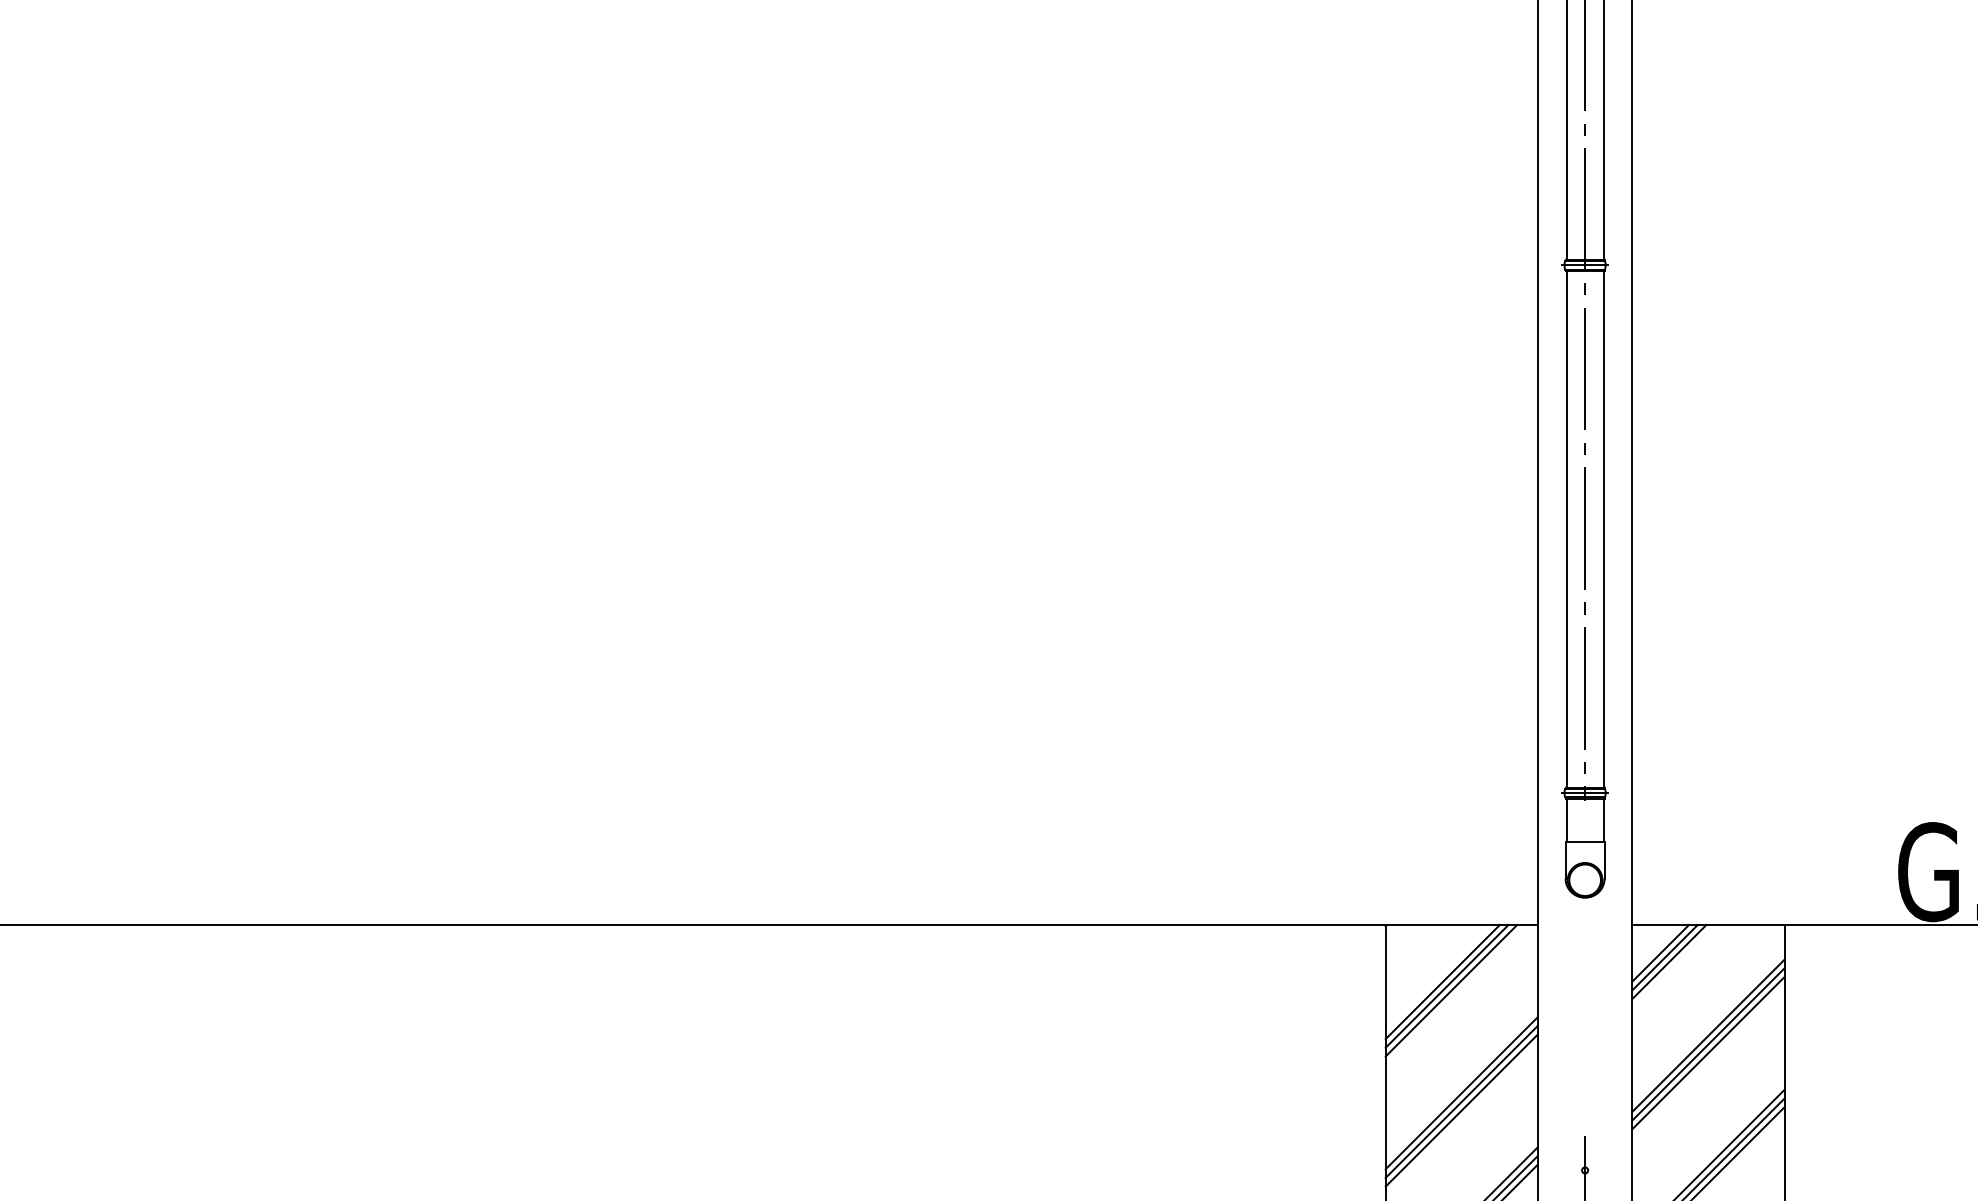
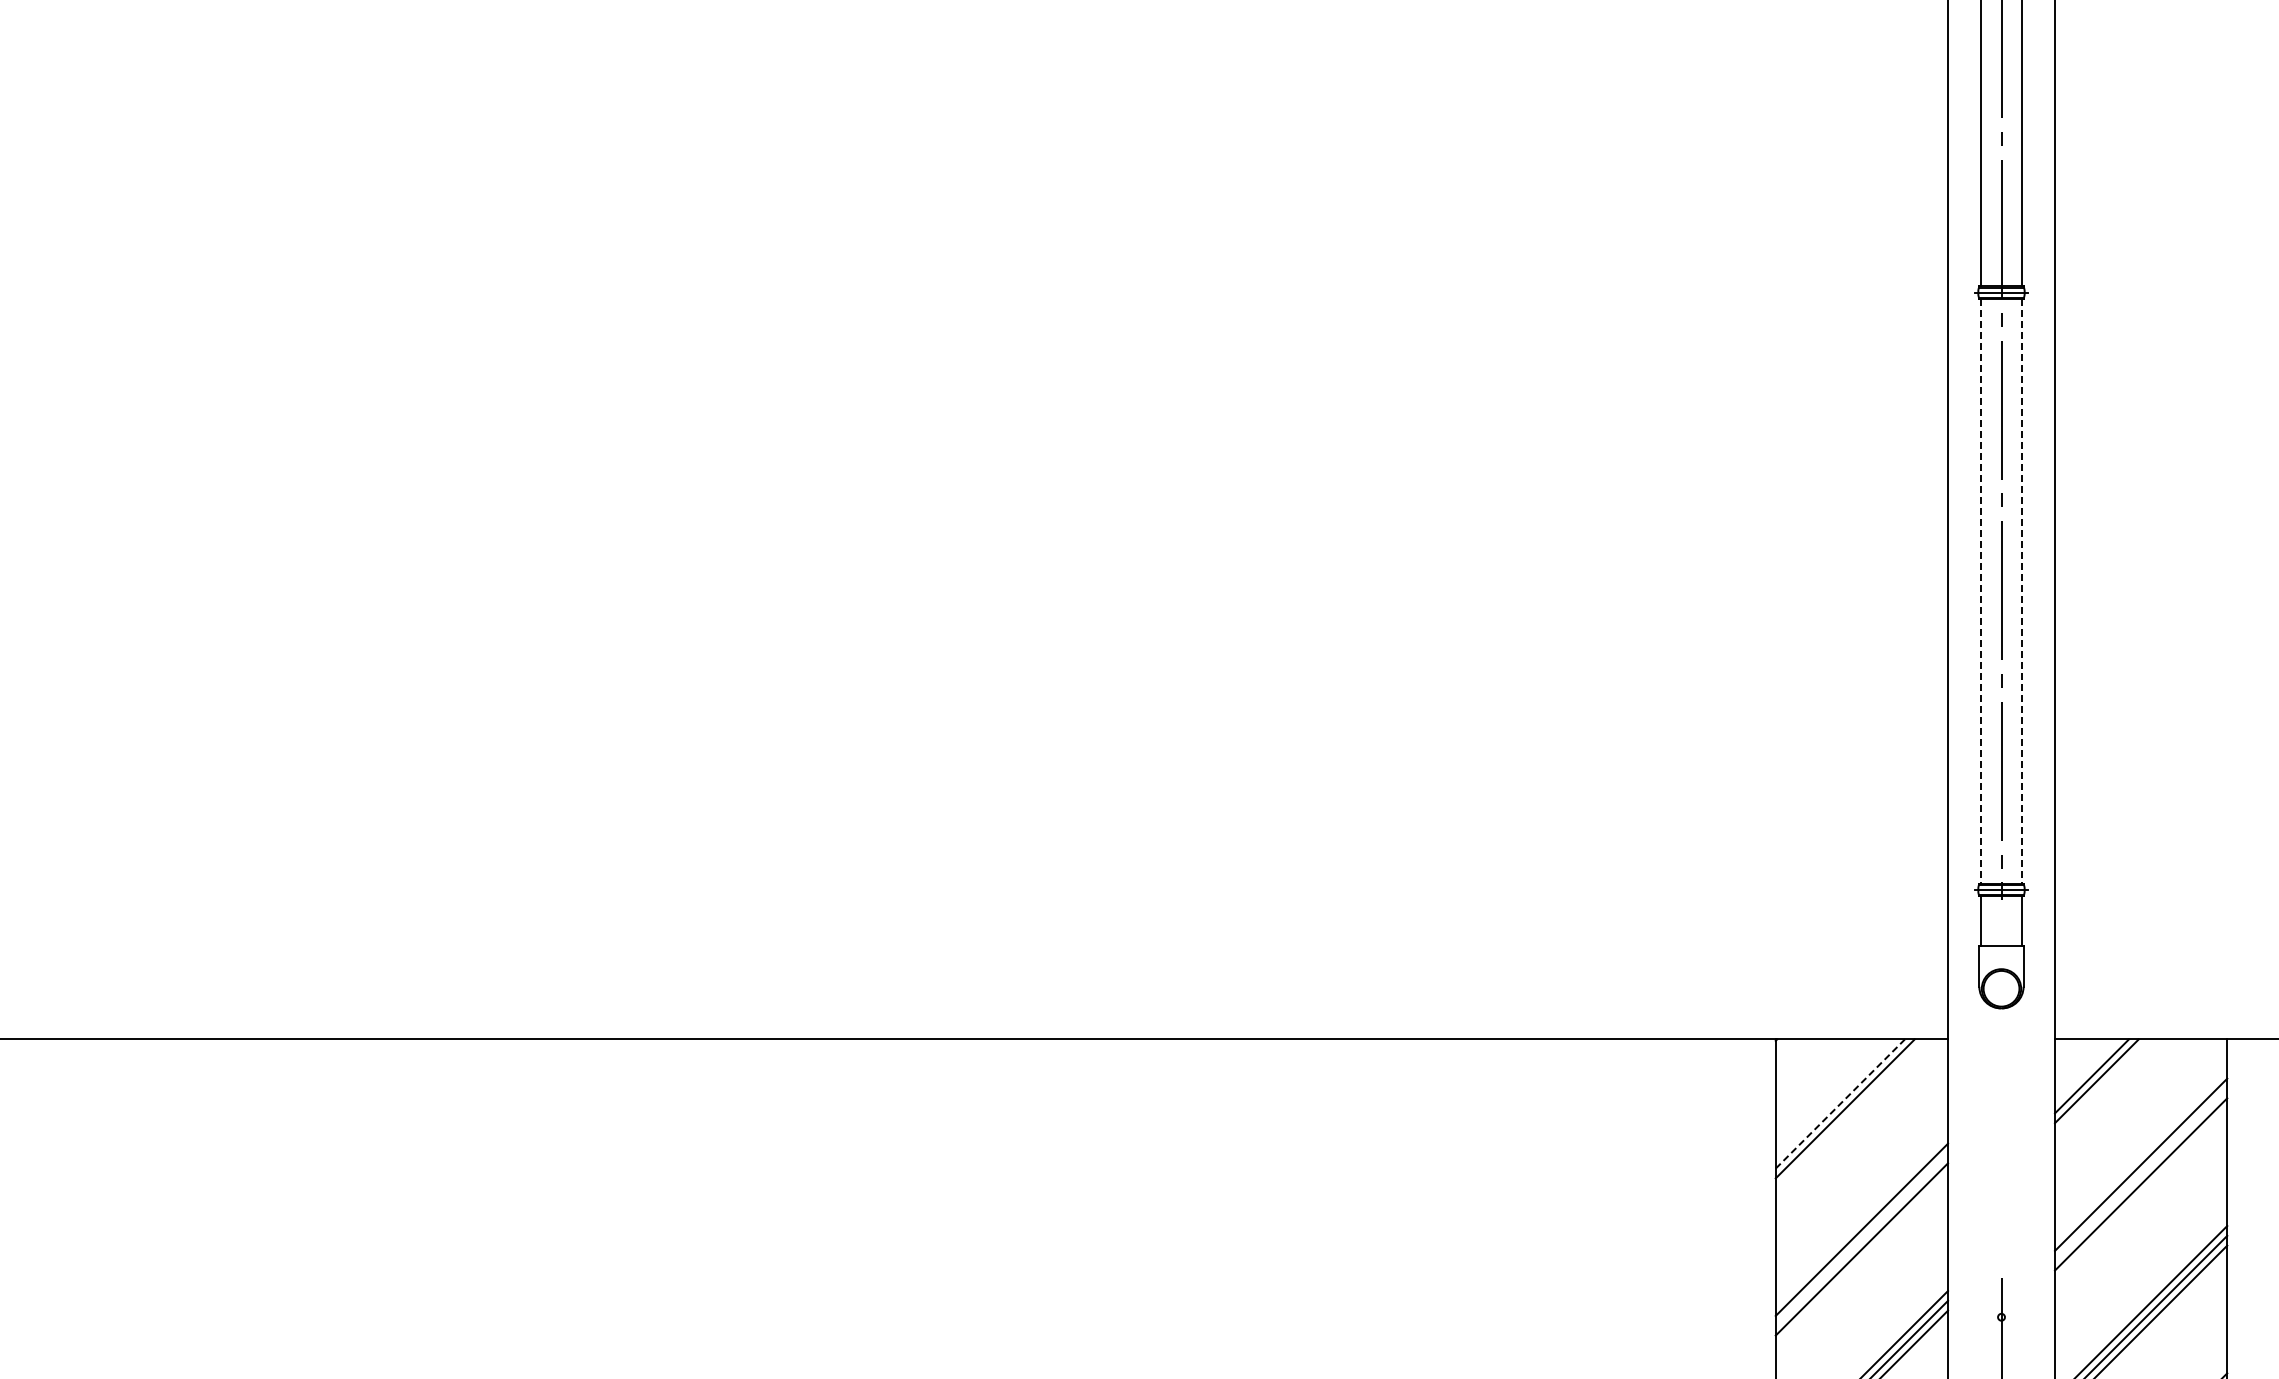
line: (1566, 529) -> (1980, 591), solid -> dashed
line: (1603, 529) -> (2022, 591), solid -> dashed
line: (1661, 953) -> (2087, 1071), removed
line: (1442, 981) -> (1840, 1103), solid -> dashed
line: (1450, 990) -> (1849, 1113), removed
line: (1708, 1044) -> (2141, 1174), removed
line: (1461, 1101) -> (1861, 1239), removed

